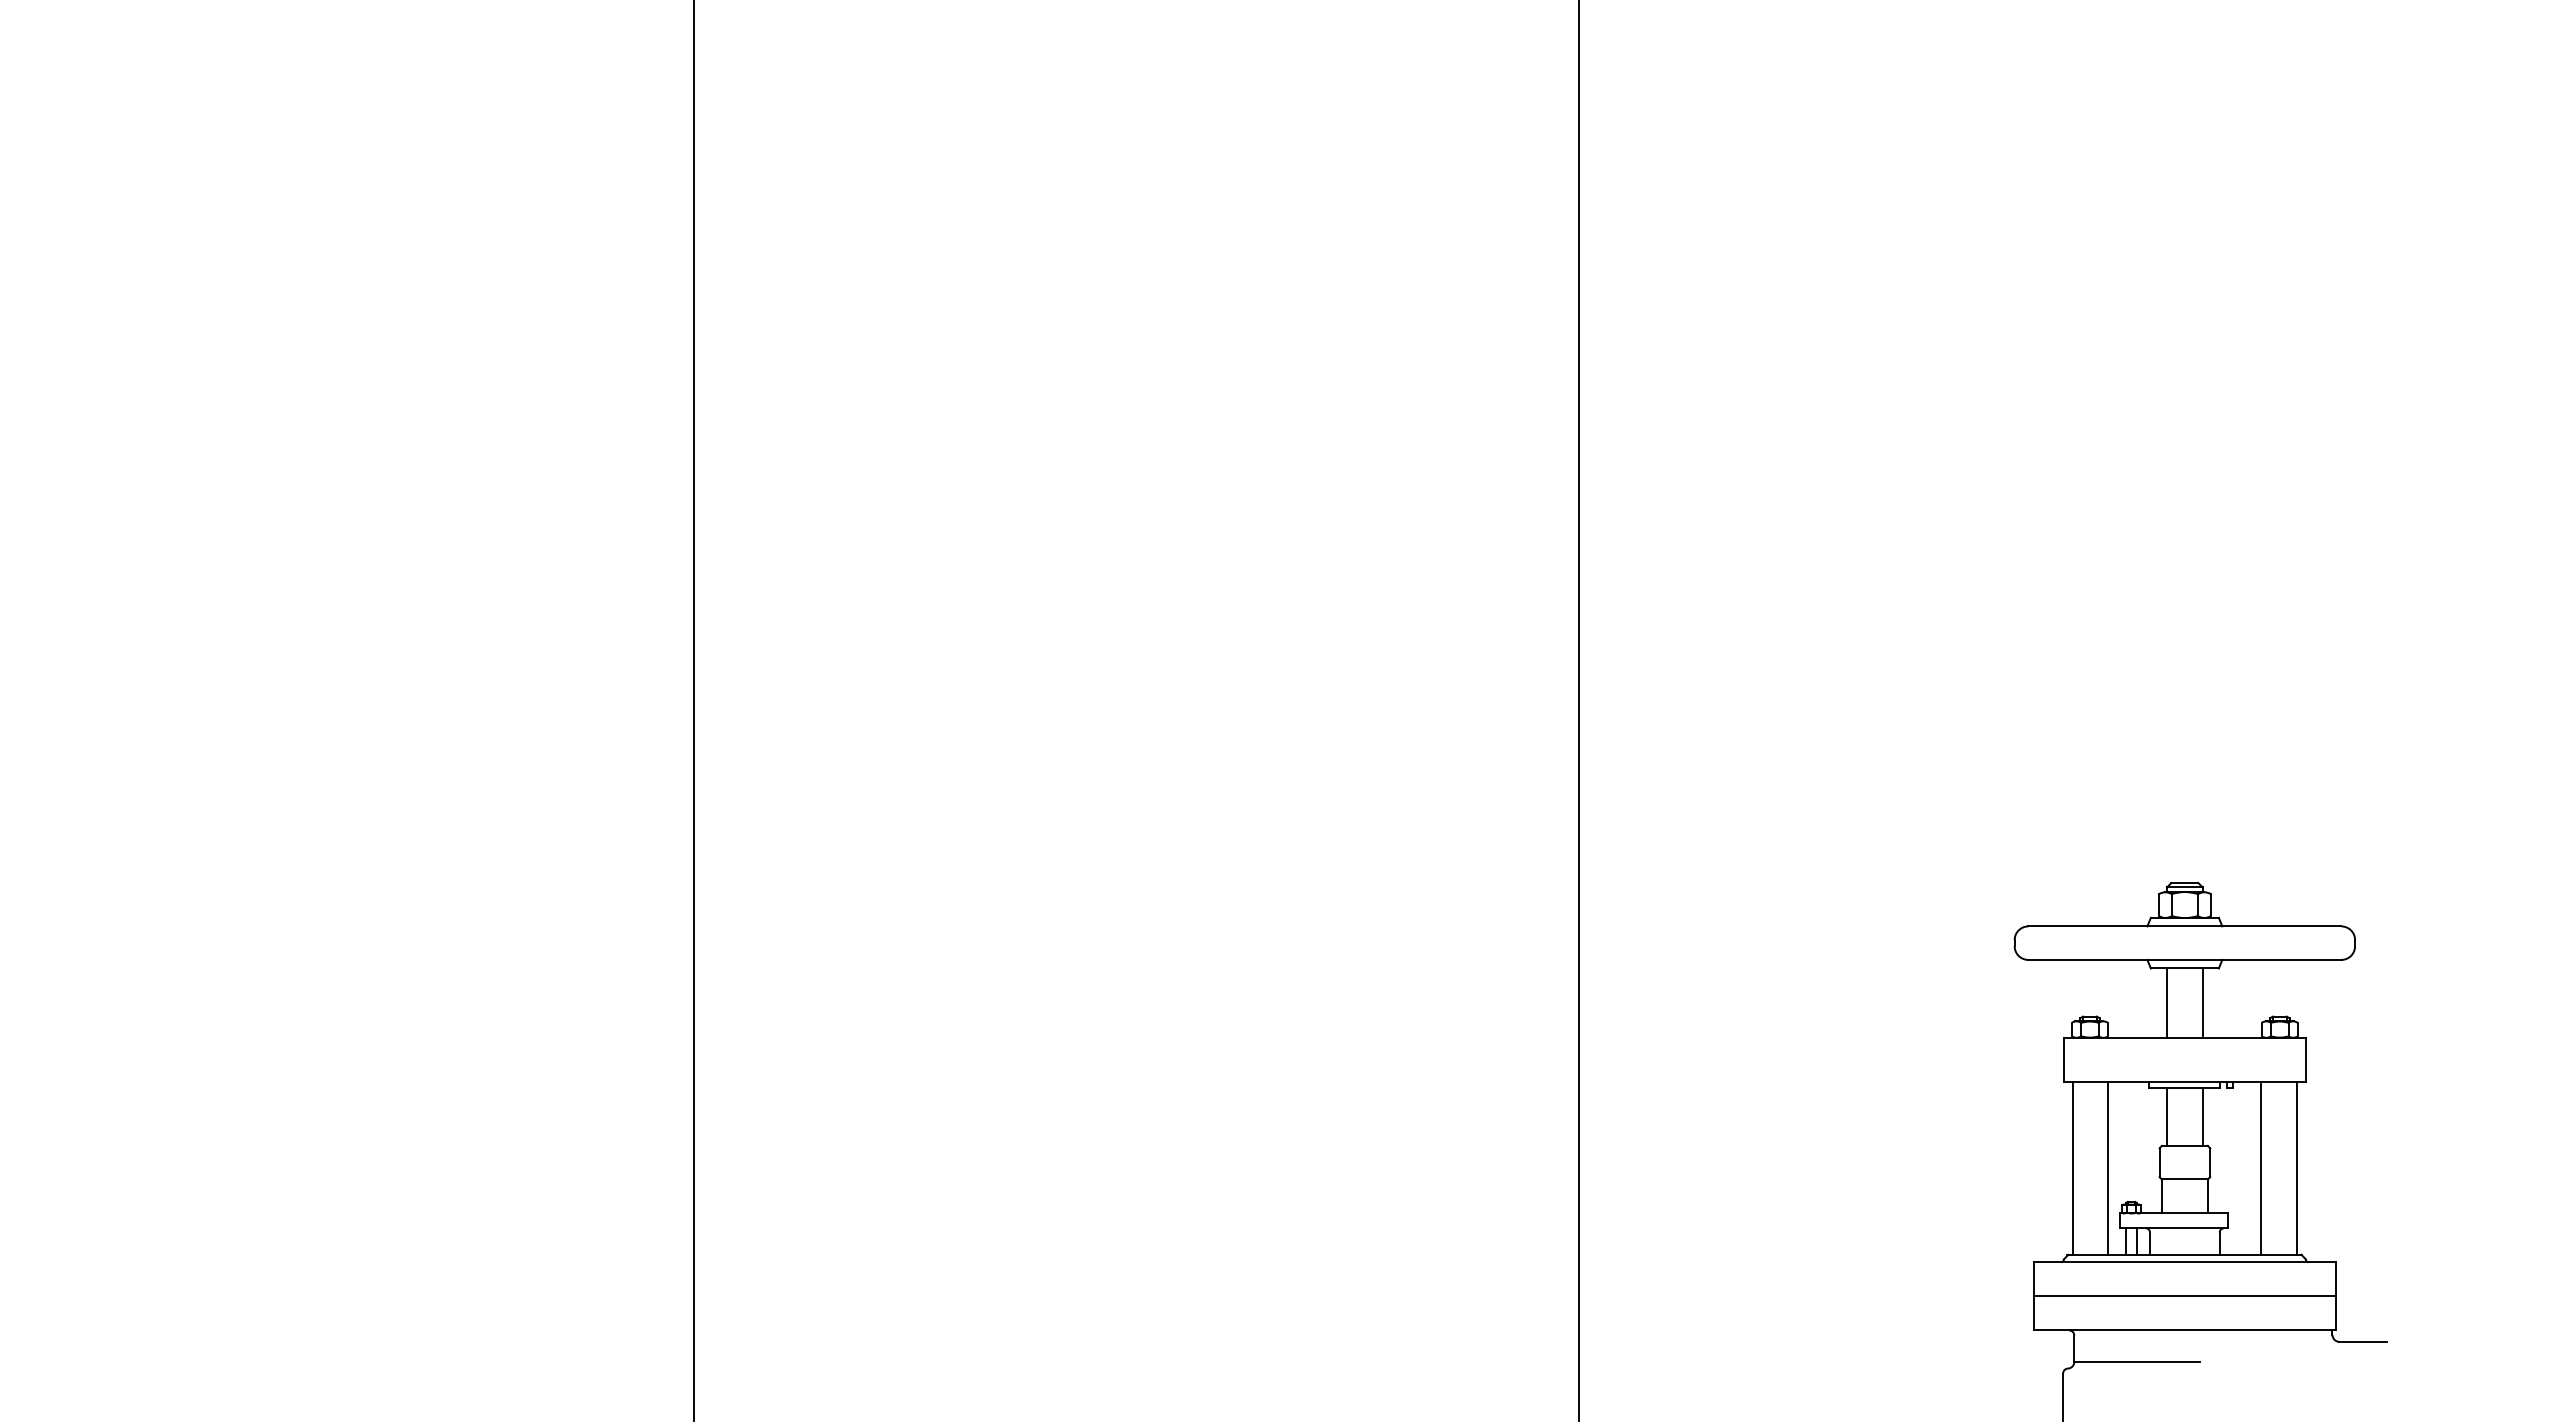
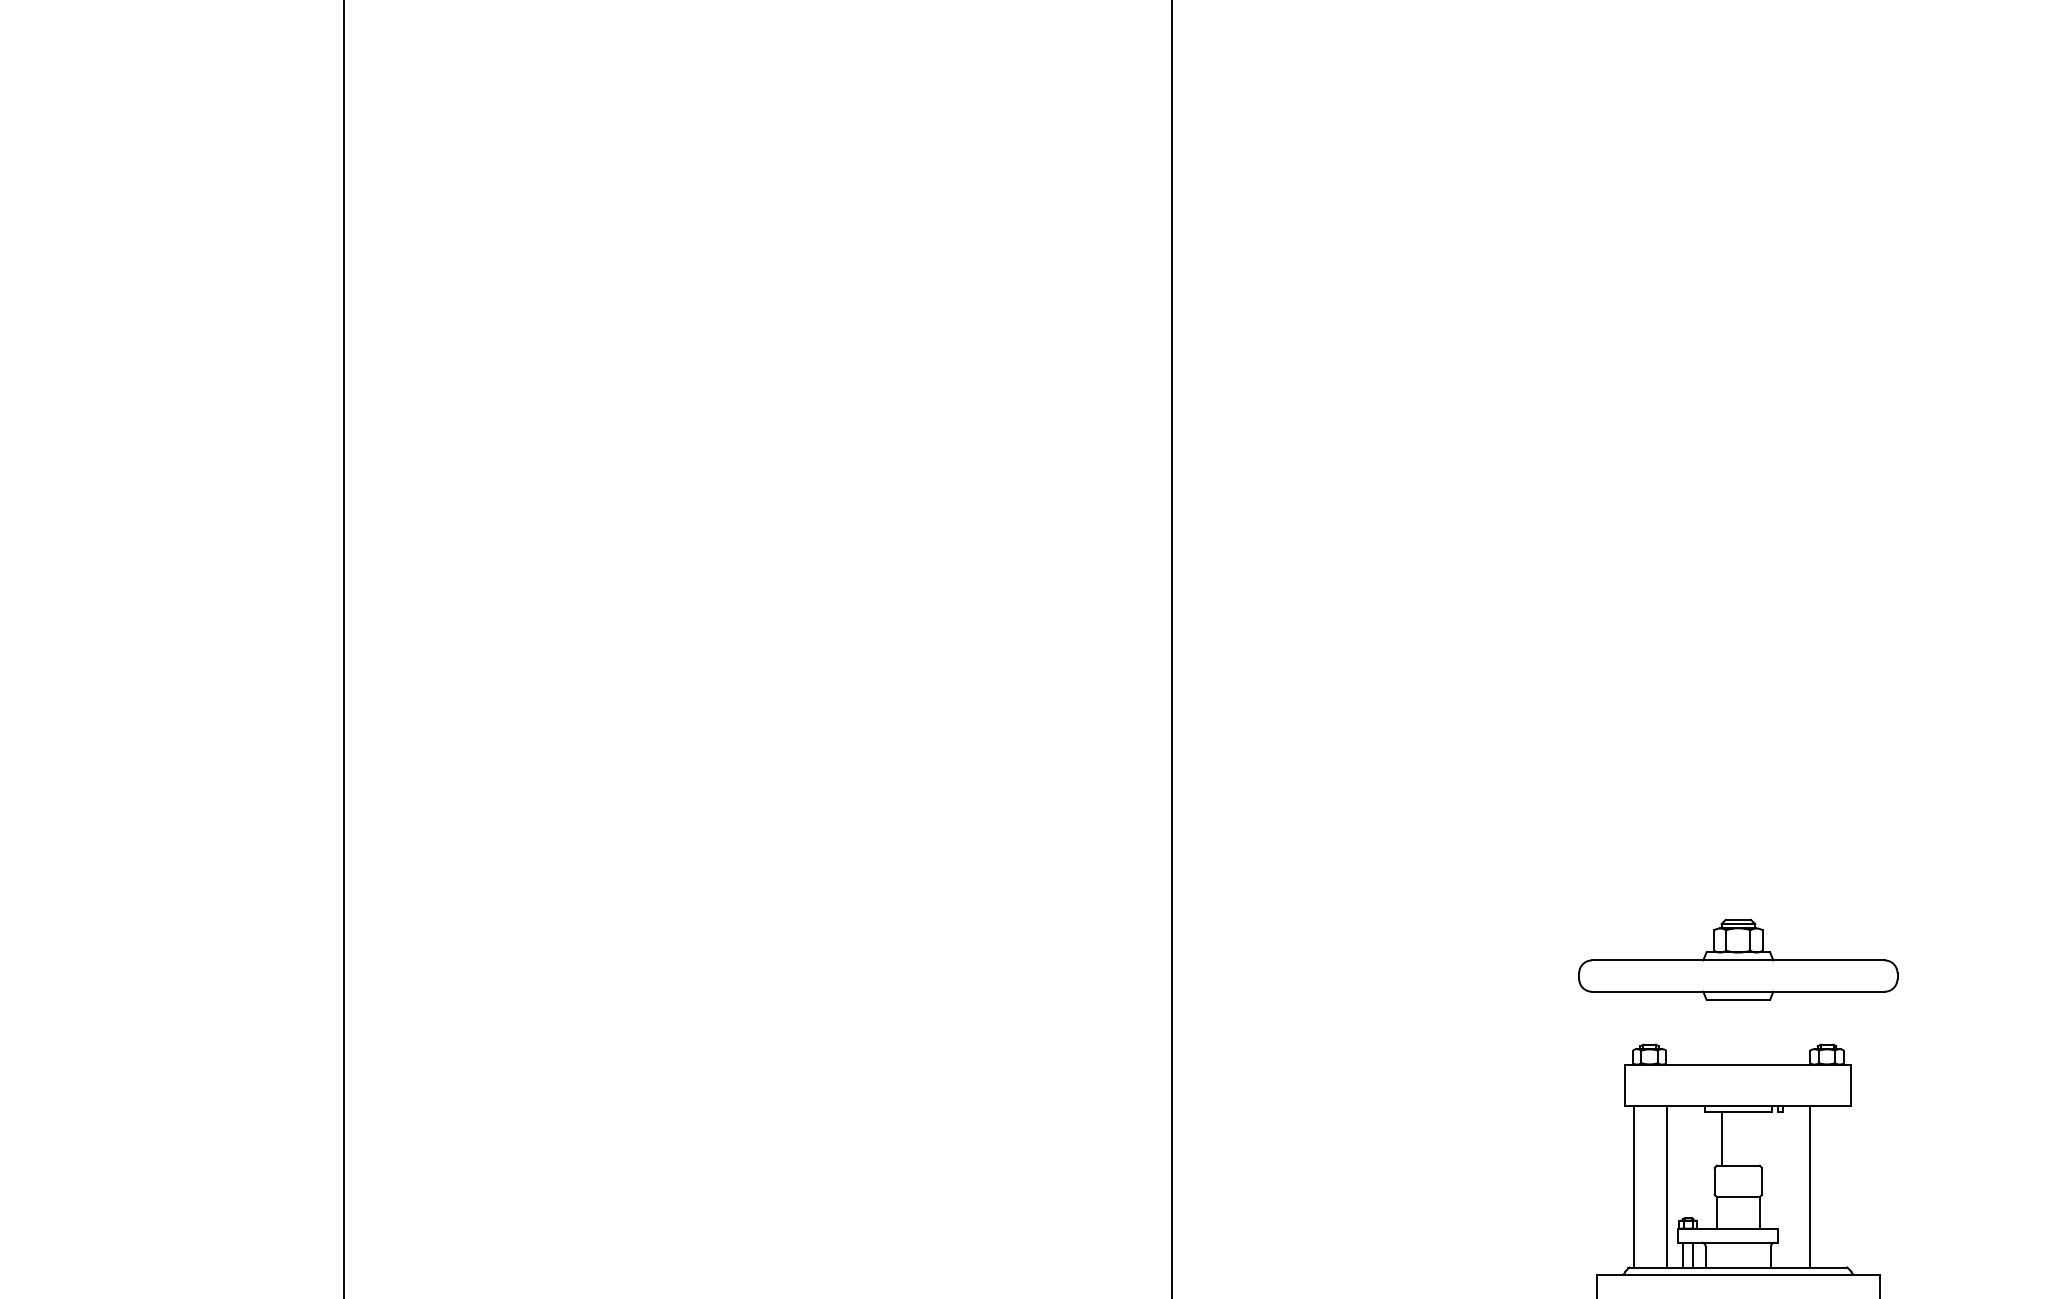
line: (2166, 1002) -> (1721, 1031), removed
line: (2202, 1002) -> (1754, 1031), removed
line: (2202, 1116) -> (1754, 1138), removed
line: (2296, 1168) -> (1842, 1186), removed

